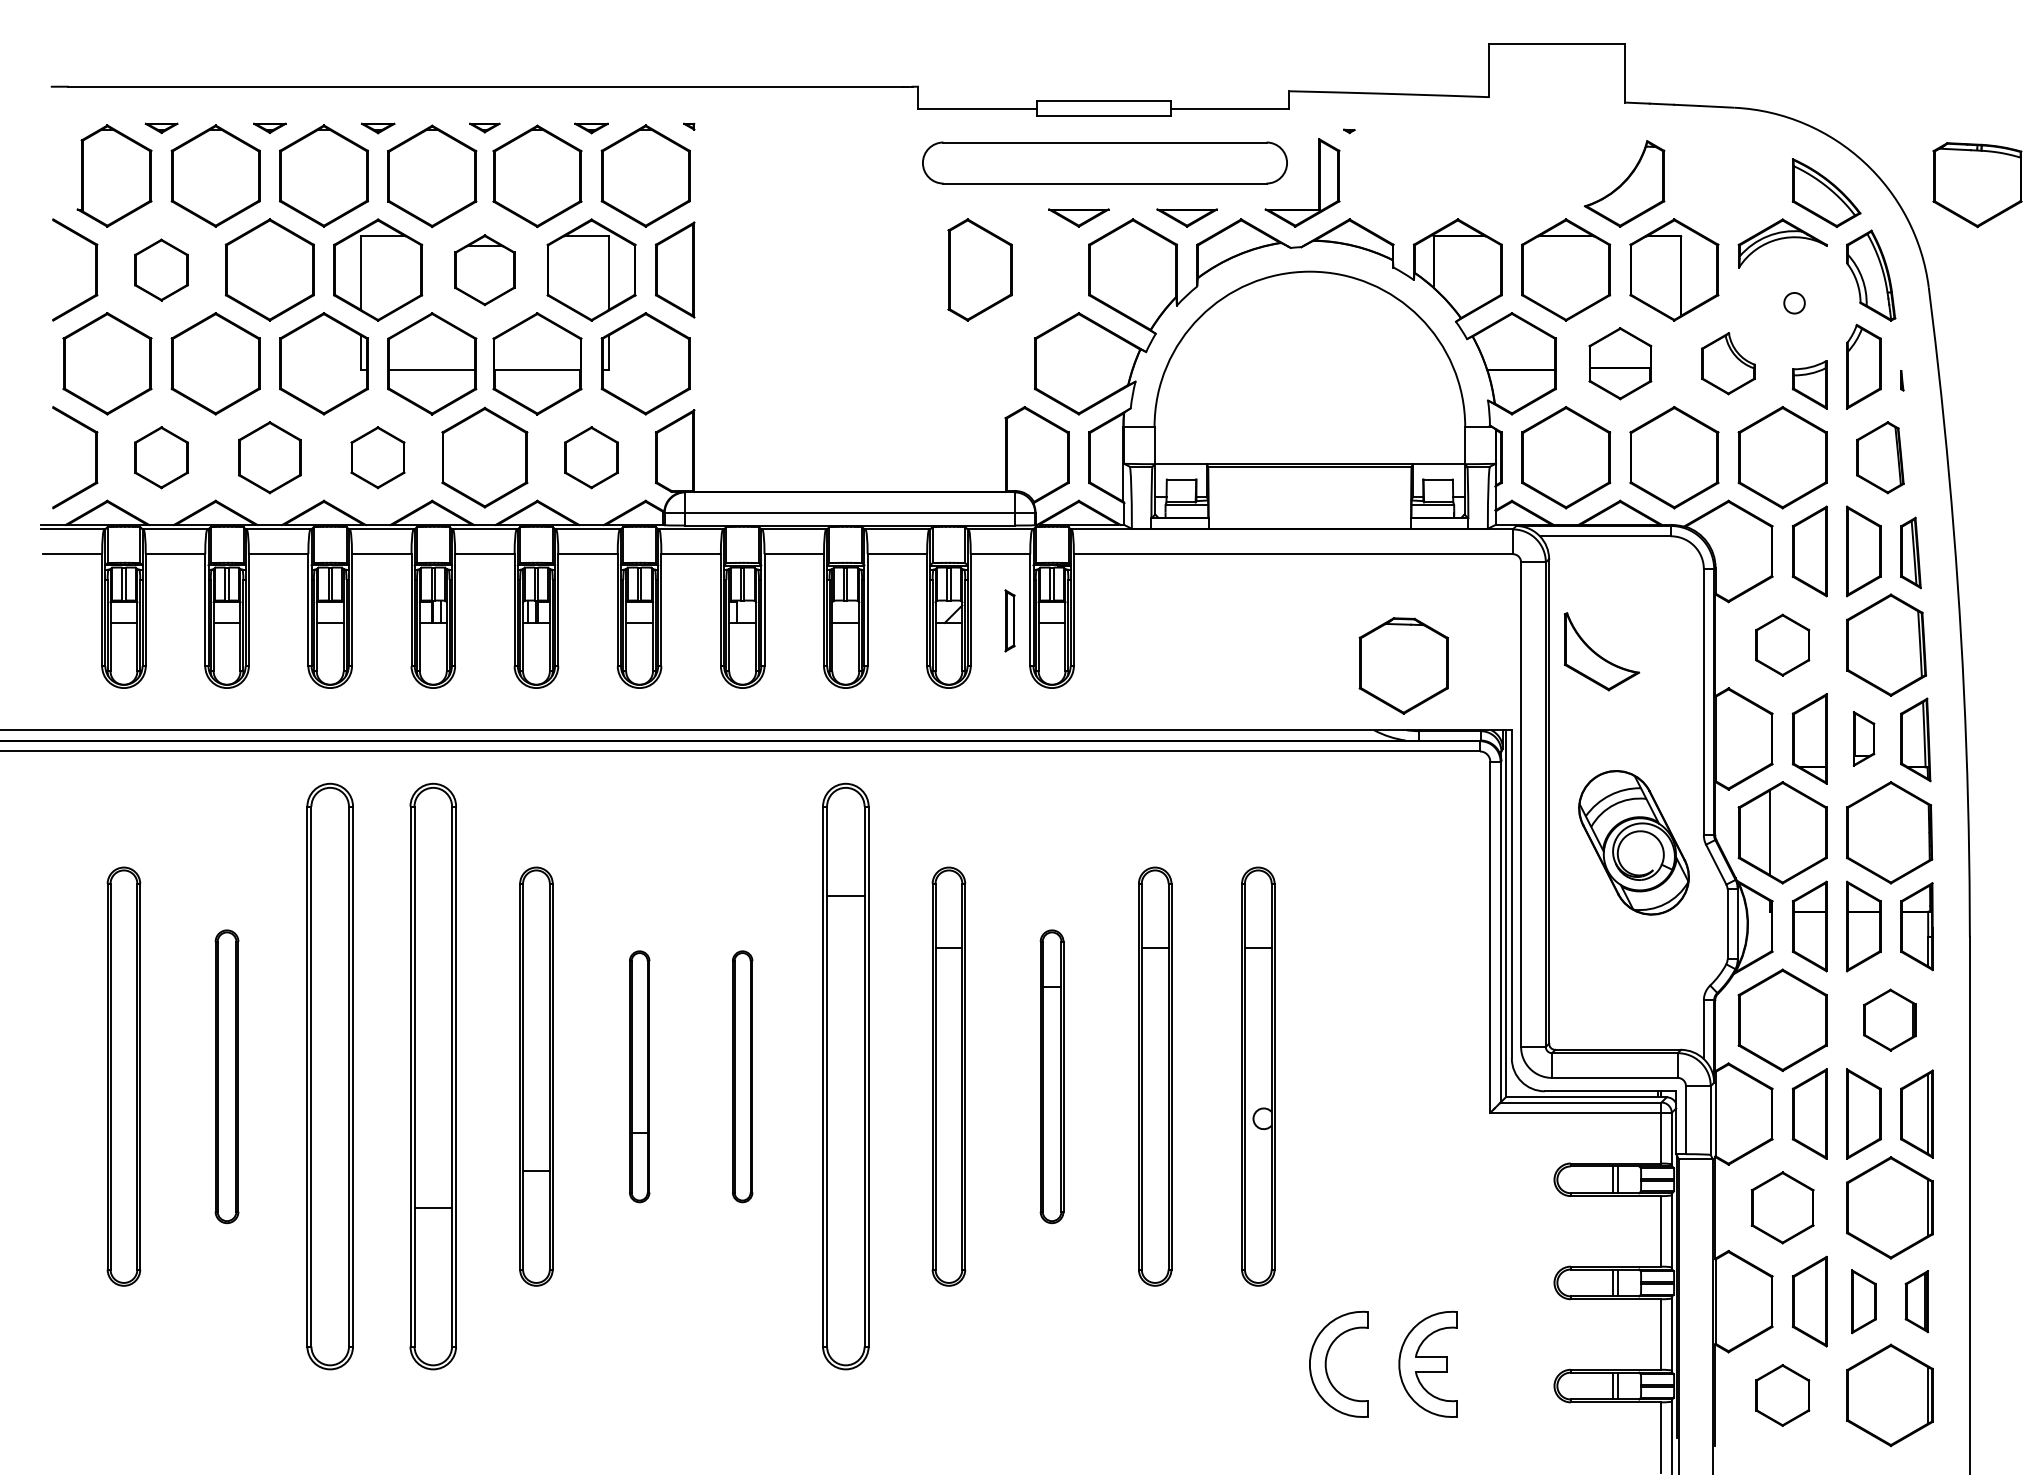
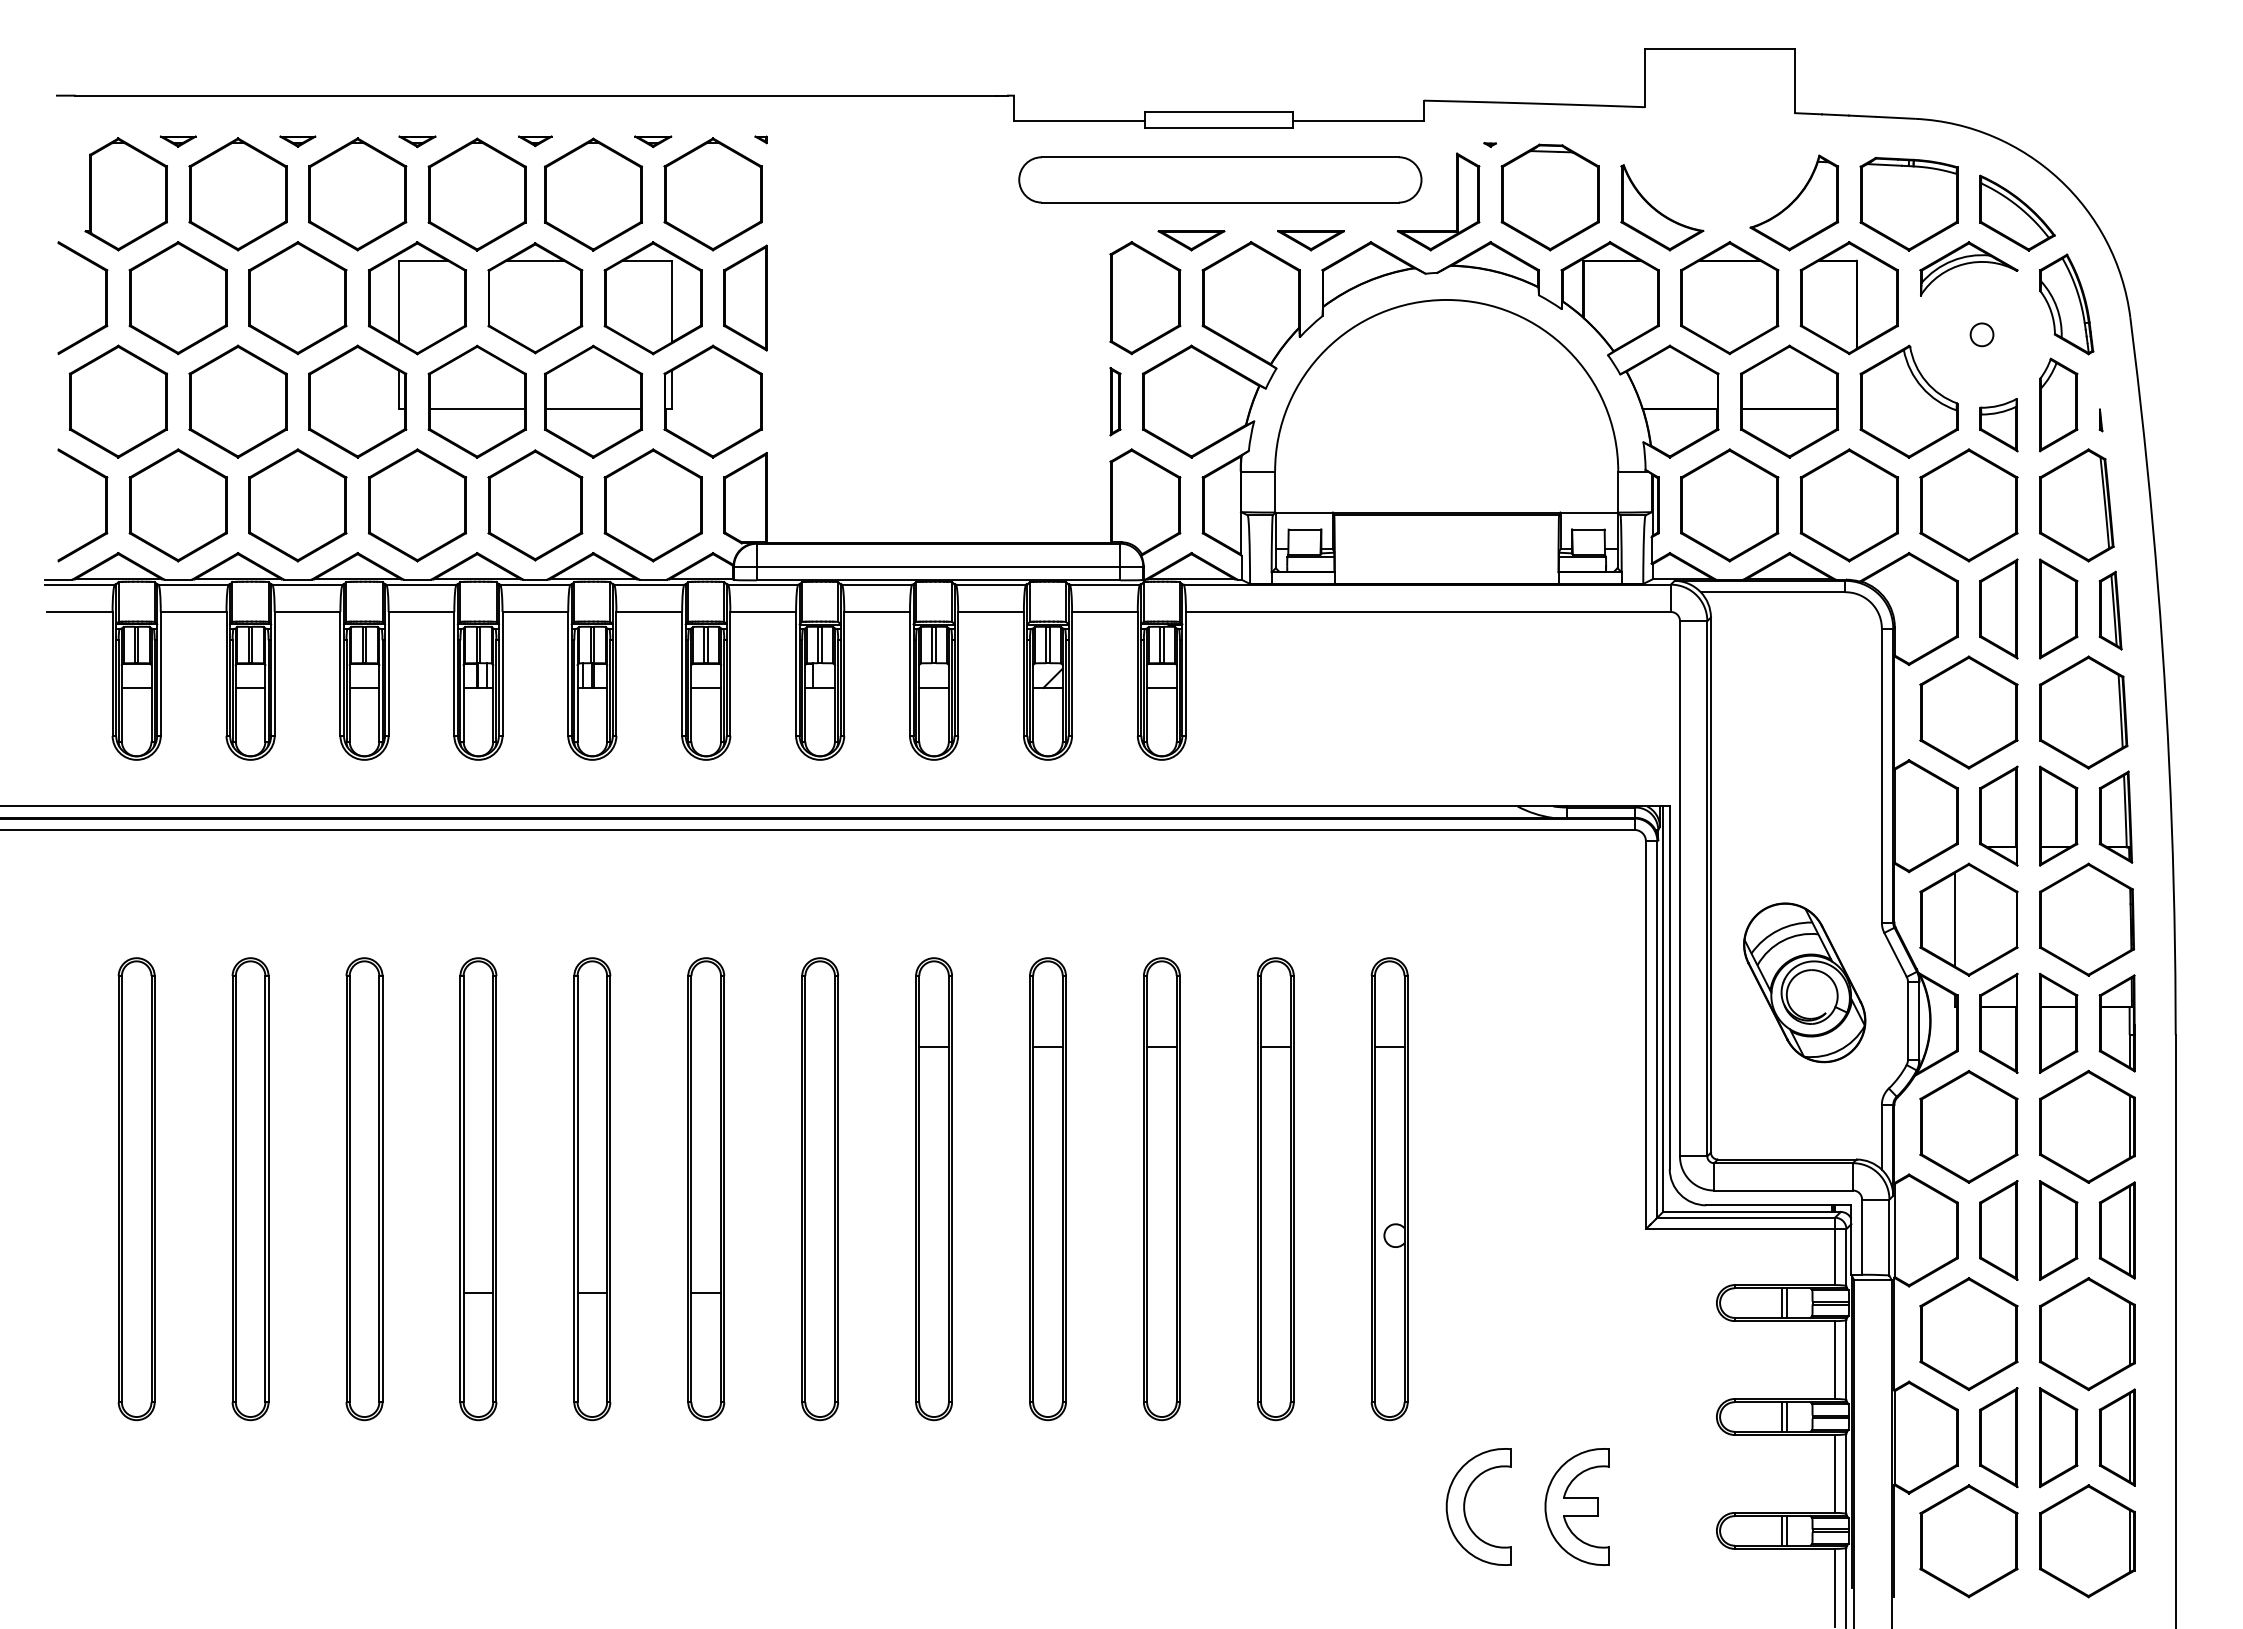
part: (1976, 184) -> (1908, 203), moved
part: (160, 270) -> (177, 298), size x1.67
part: (484, 270) -> (535, 298), size x1.43
part: (980, 270) -> (1145, 298), moved
part: (1620, 363) -> (1789, 401), size x1.43
part: (1727, 363) -> (1908, 401), size x1.67
part: (160, 457) -> (177, 505), size x1.67
part: (269, 457) -> (297, 505), size x1.43
part: (377, 457) -> (416, 505), size x1.67
part: (590, 457) -> (652, 505), size x1.67
part: (1880, 457) -> (2076, 505), size x1.43
part: (1010, 620) -> (1115, 401), moved
part: (1782, 645) -> (1968, 712), size x1.67
part: (1602, 651) -> (1662, 207), moved
part: (1402, 665) -> (1549, 197), moved
part: (1863, 738) -> (2058, 815), size x1.67
part: (1633, 842) -> (1804, 982), moved
part: (1890, 1019) -> (2087, 1126), size x1.67
part: (226, 1076) -> (250, 1189), size x1.43
part: (330, 1076) -> (364, 1189), size x0.71
part: (433, 1076) -> (478, 1189), size x0.71
part: (639, 1076) -> (706, 1189), size x1.67
part: (742, 1076) -> (819, 1189), size x1.67
part: (845, 1076) -> (933, 1189), size x0.71
part: (1051, 1076) -> (1161, 1189), size x1.43
part: (1782, 1207) -> (1968, 1333), size x1.43
part: (1863, 1301) -> (2058, 1437), size x1.43
part: (1916, 1301) -> (2116, 1437), size x1.43
part: (1782, 1395) -> (1968, 1541), size x1.67

